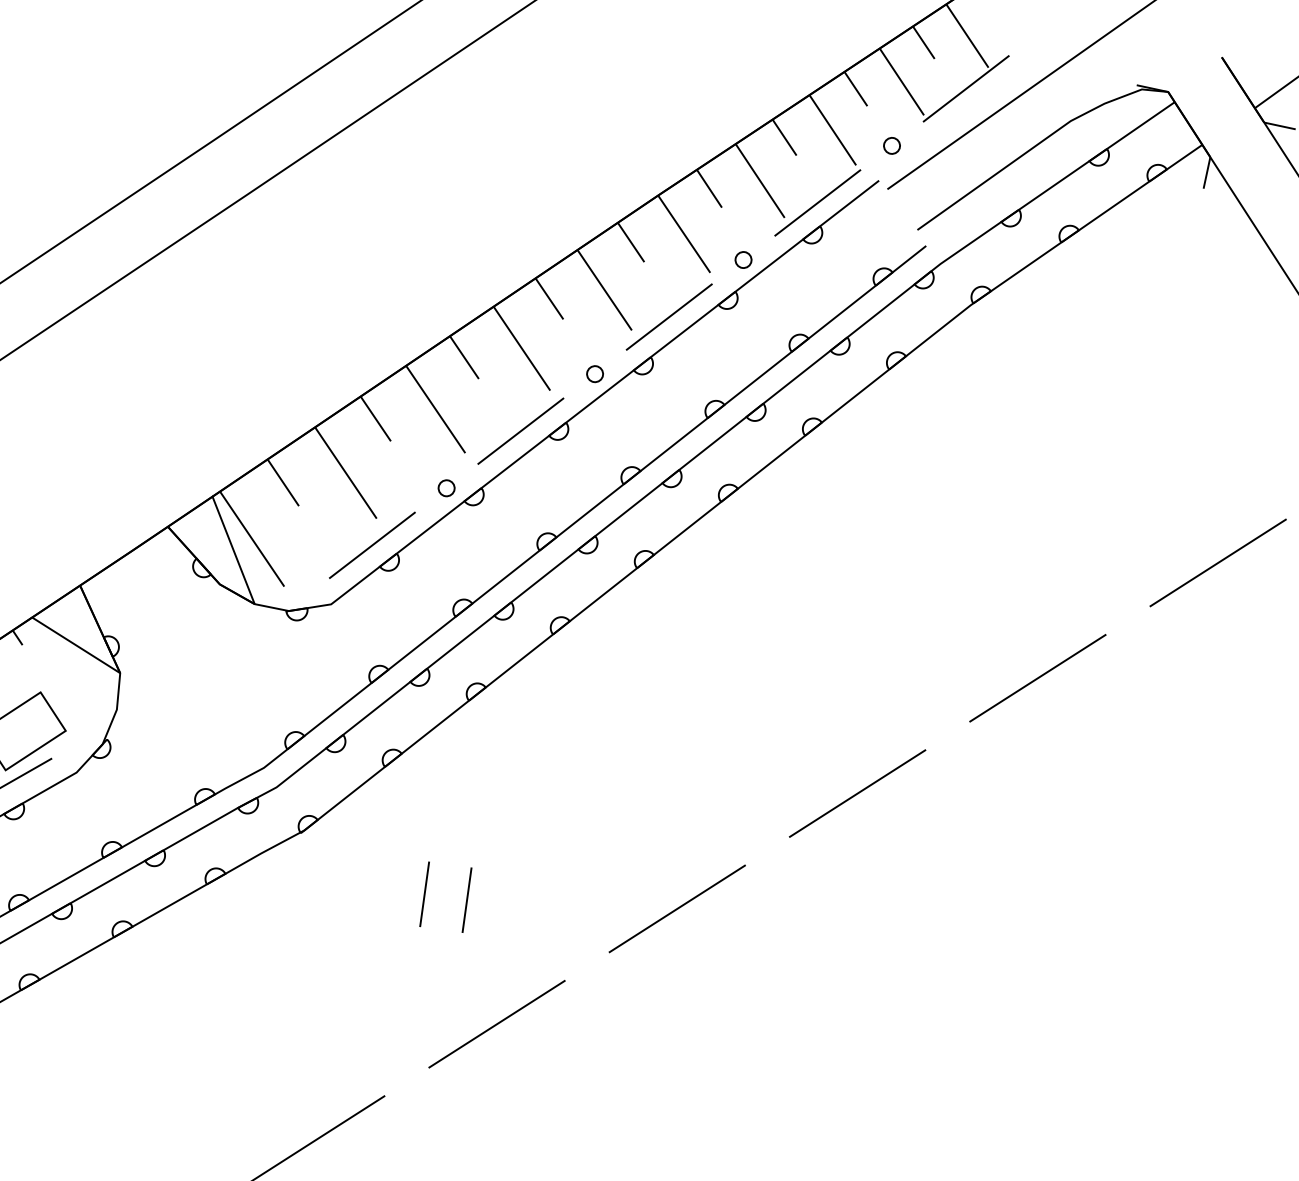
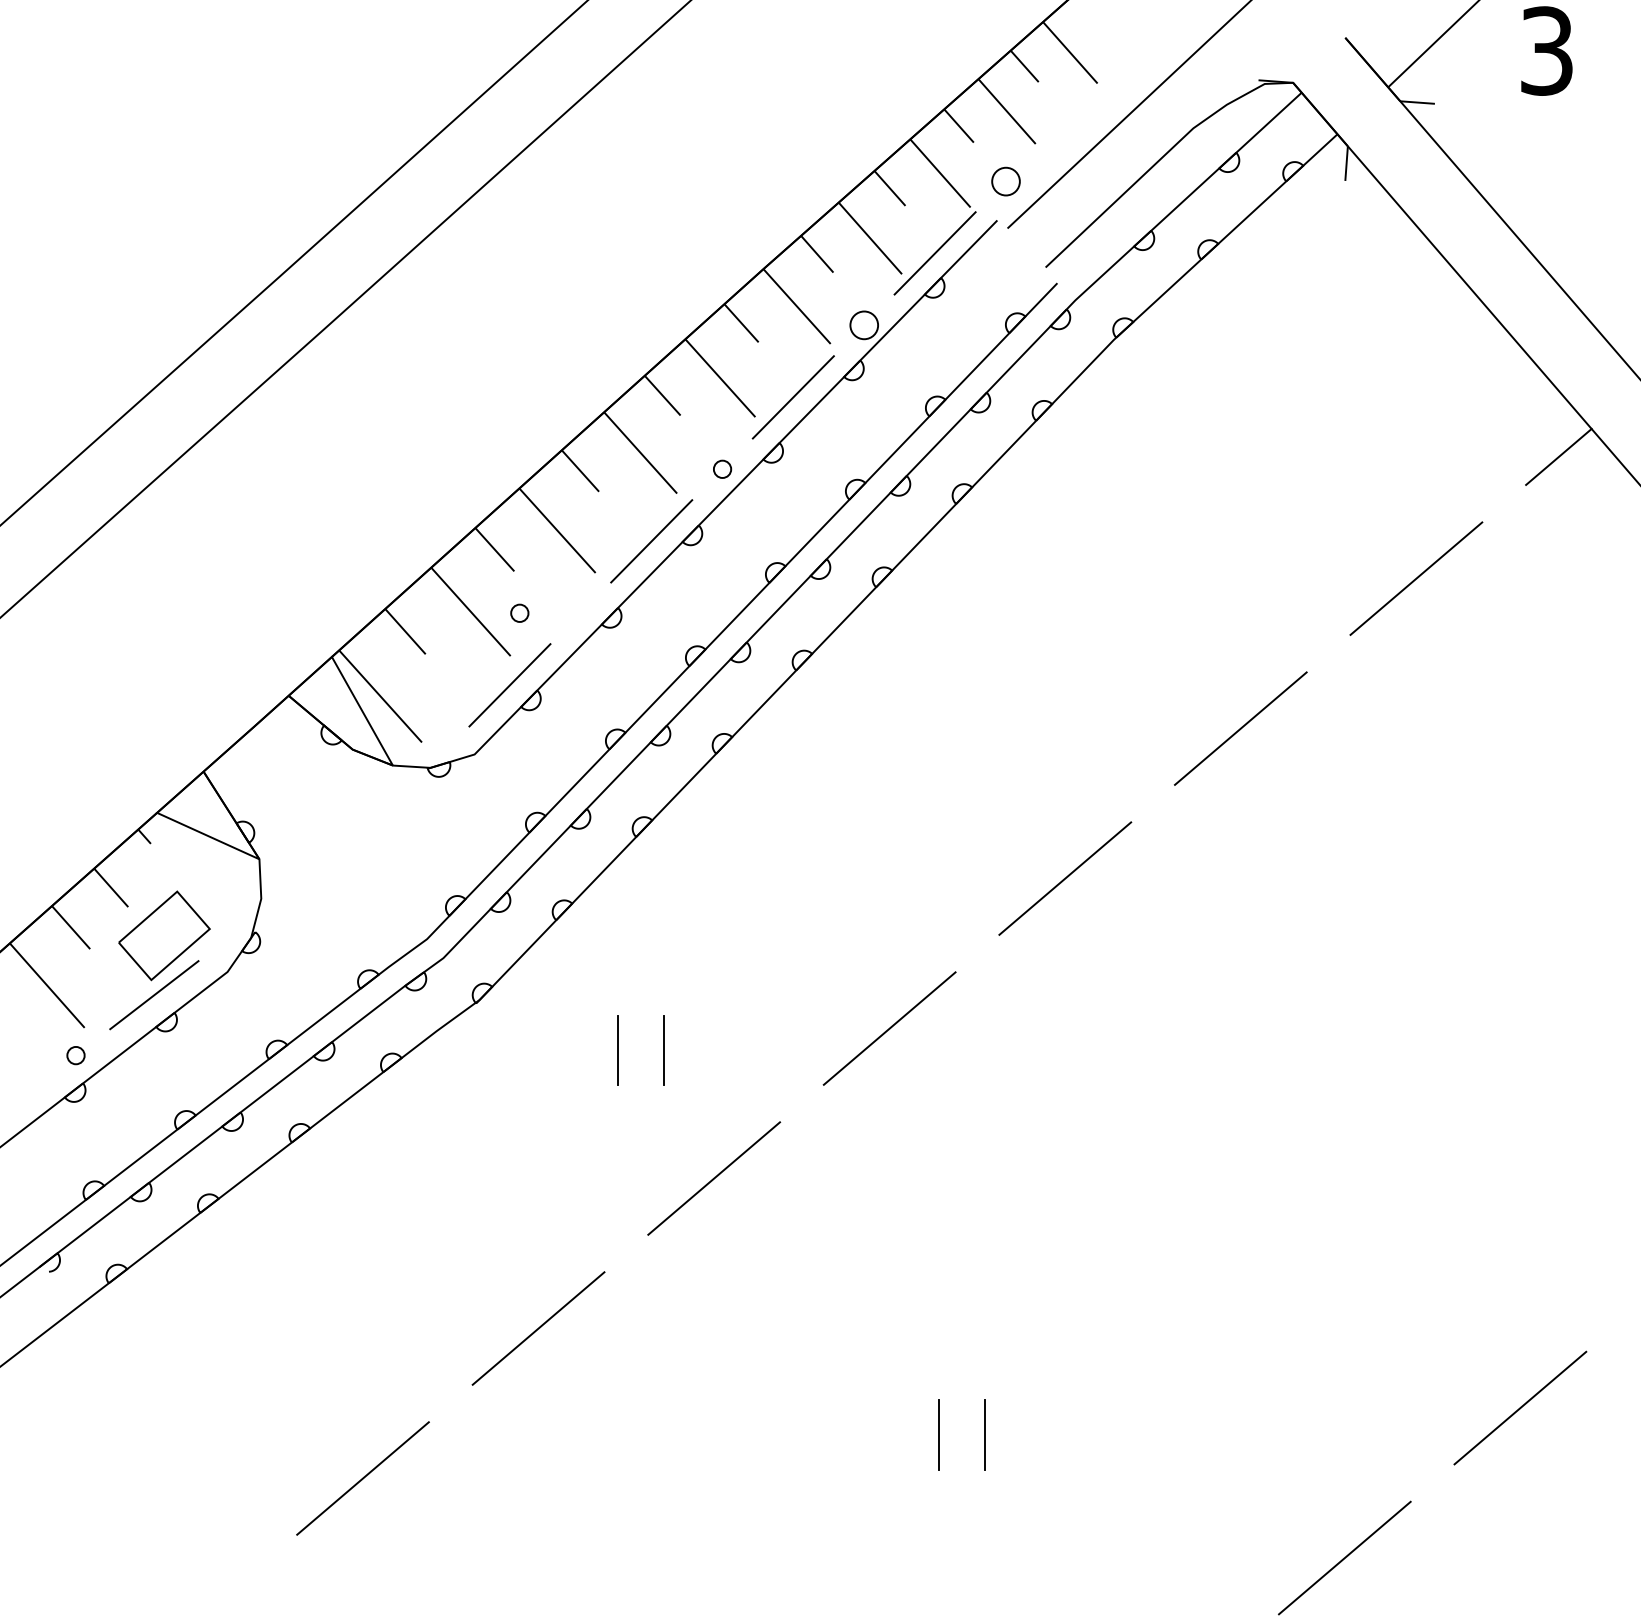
line: (965, 88) -> (1076, 109), removed
circle: (891, 145) -> (1005, 180), size x1.6
circle: (742, 260) -> (863, 325), size x1.6
circle: (446, 487) -> (519, 612), moved

